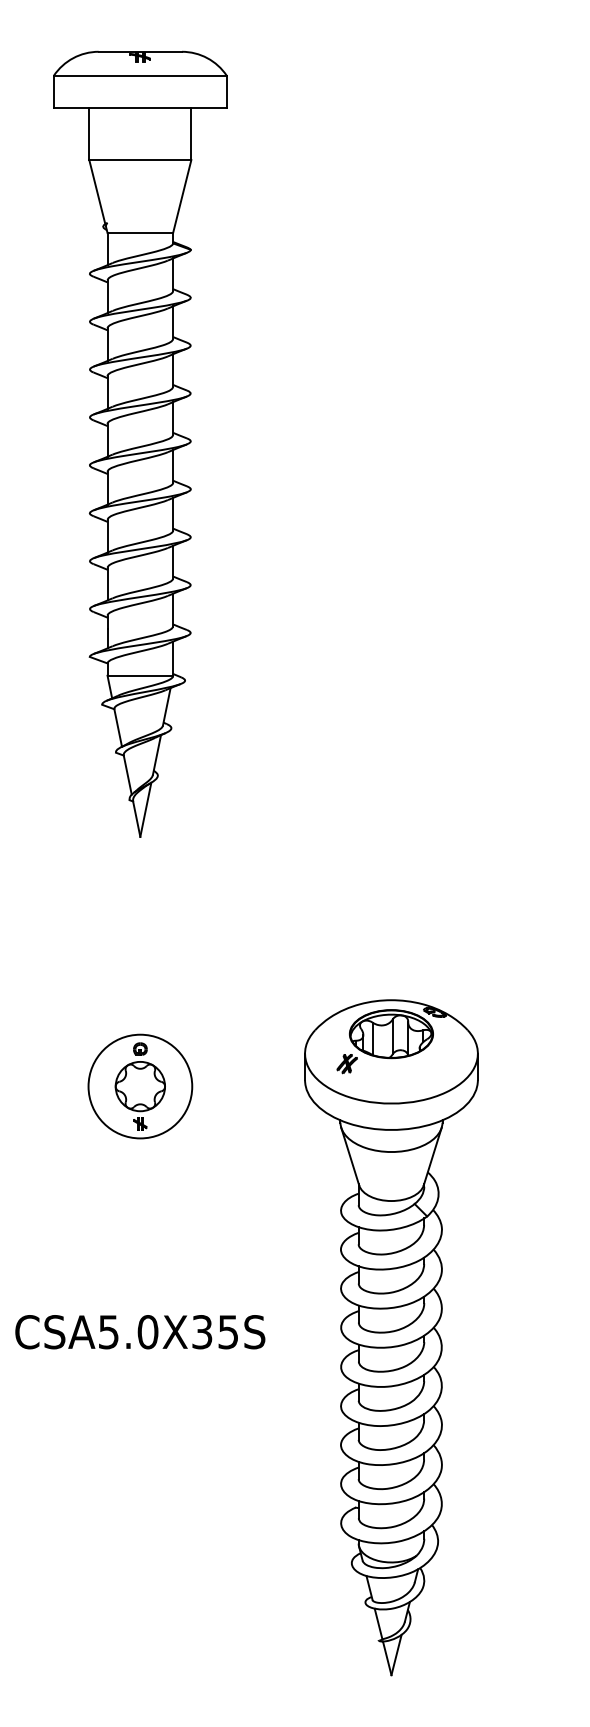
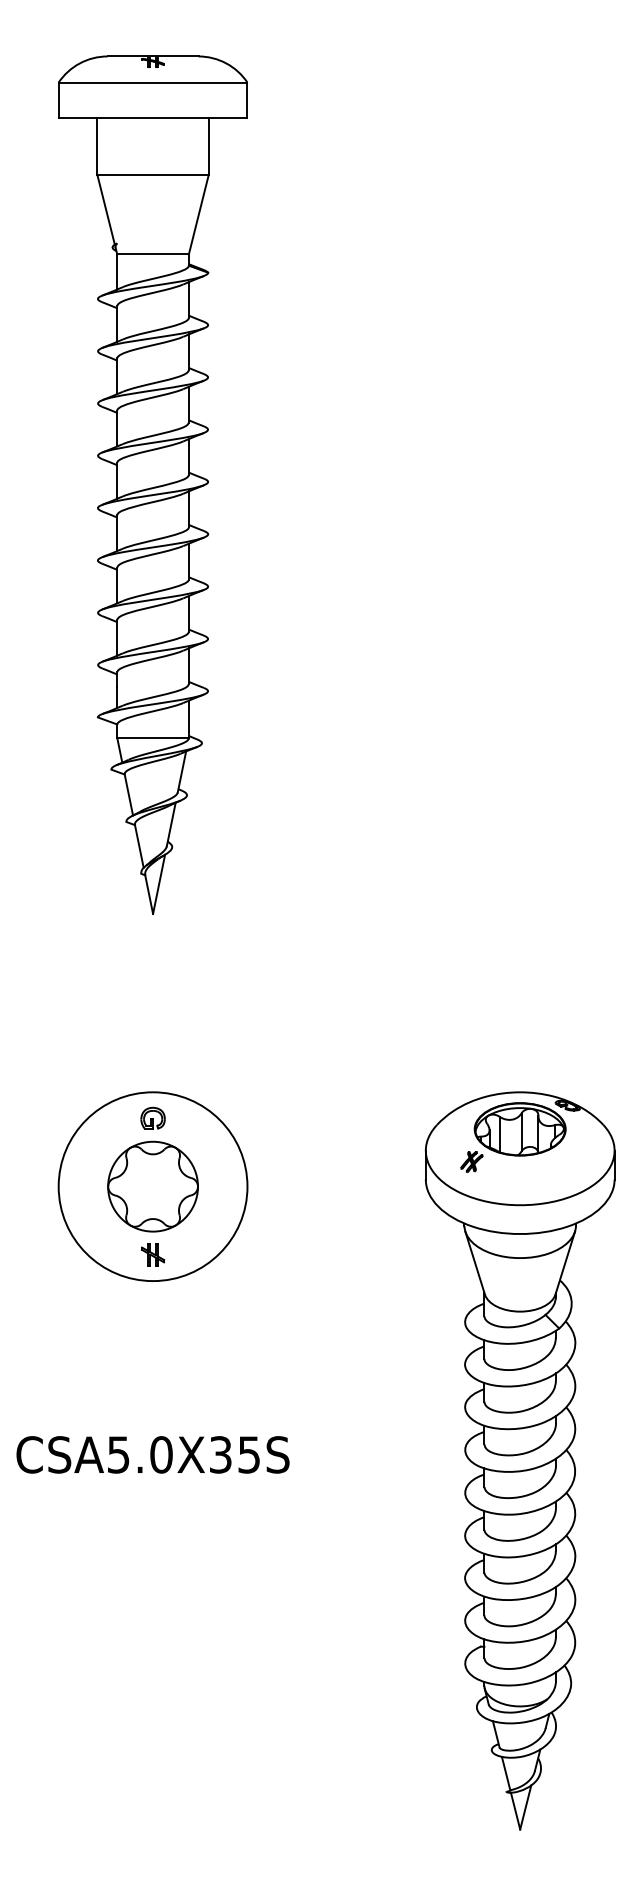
part: (140, 1086) -> (153, 1186), size x1.67
part: (391, 1337) -> (520, 1460), moved

